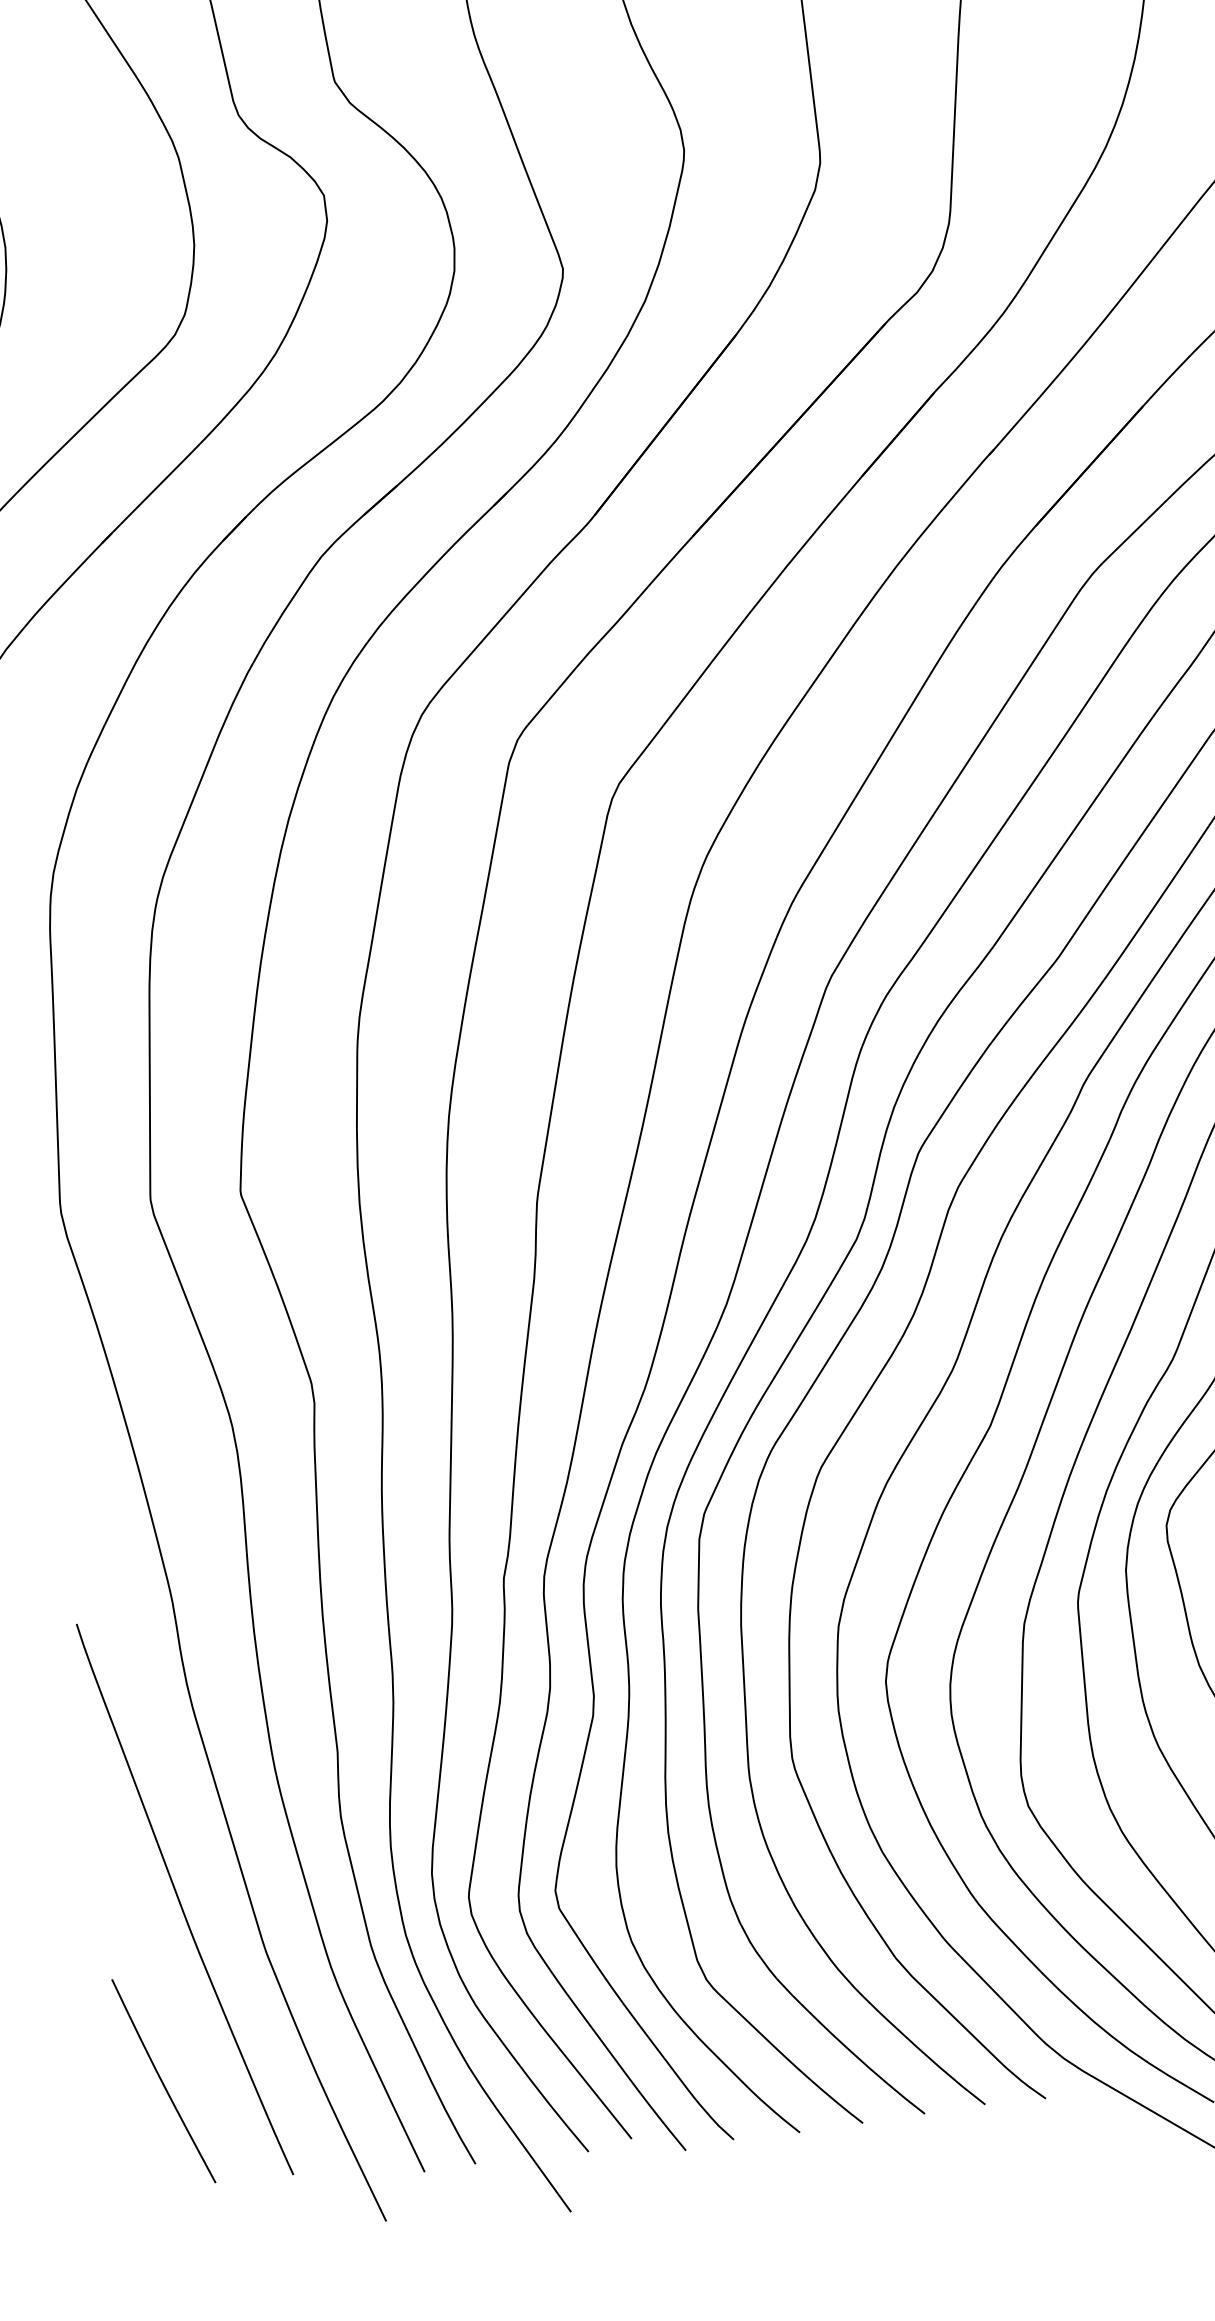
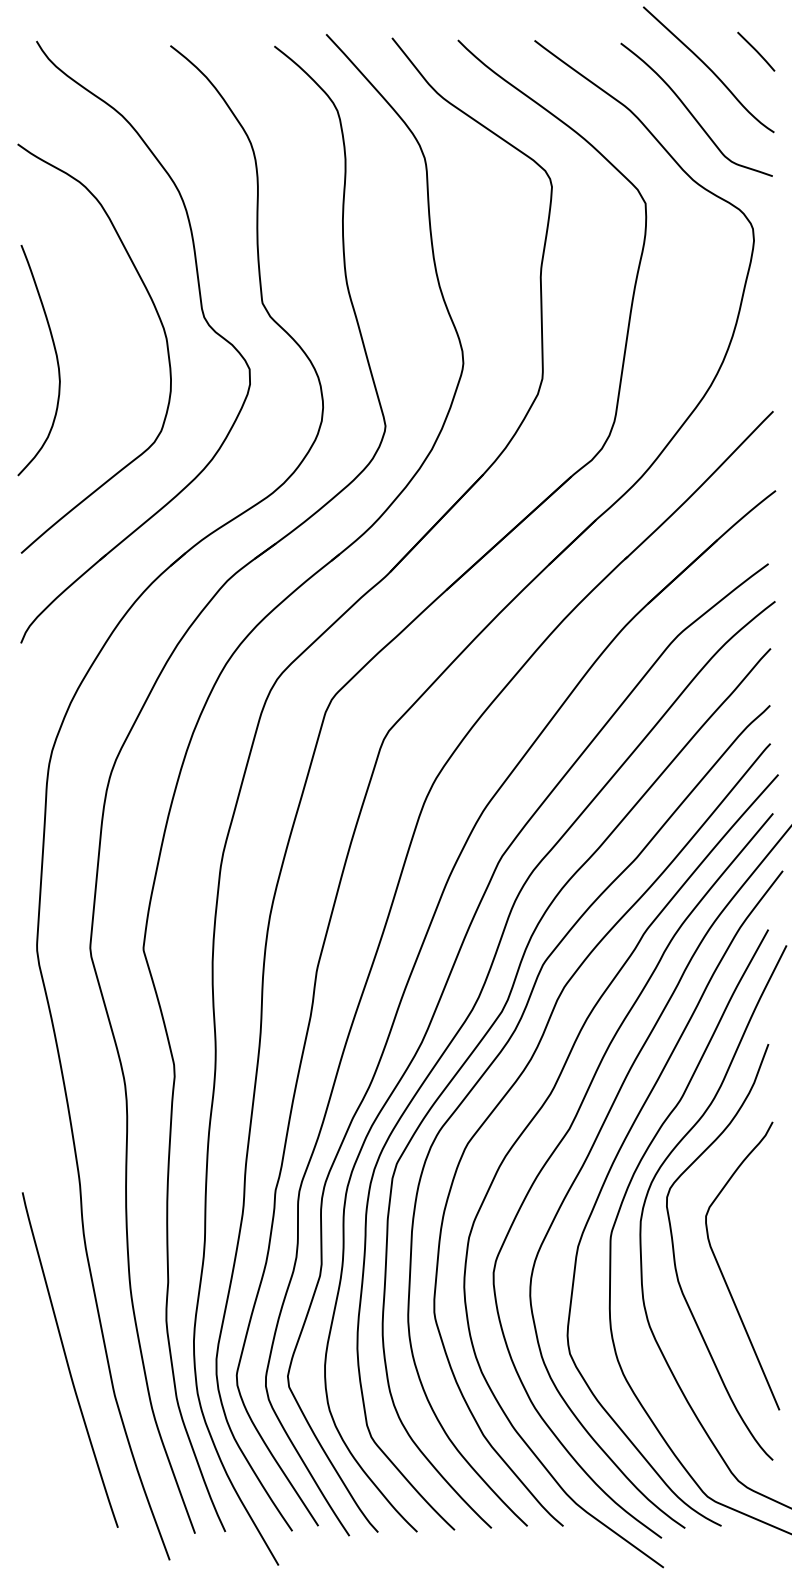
curve: (163, 2081) -> (47, 1465), removed

